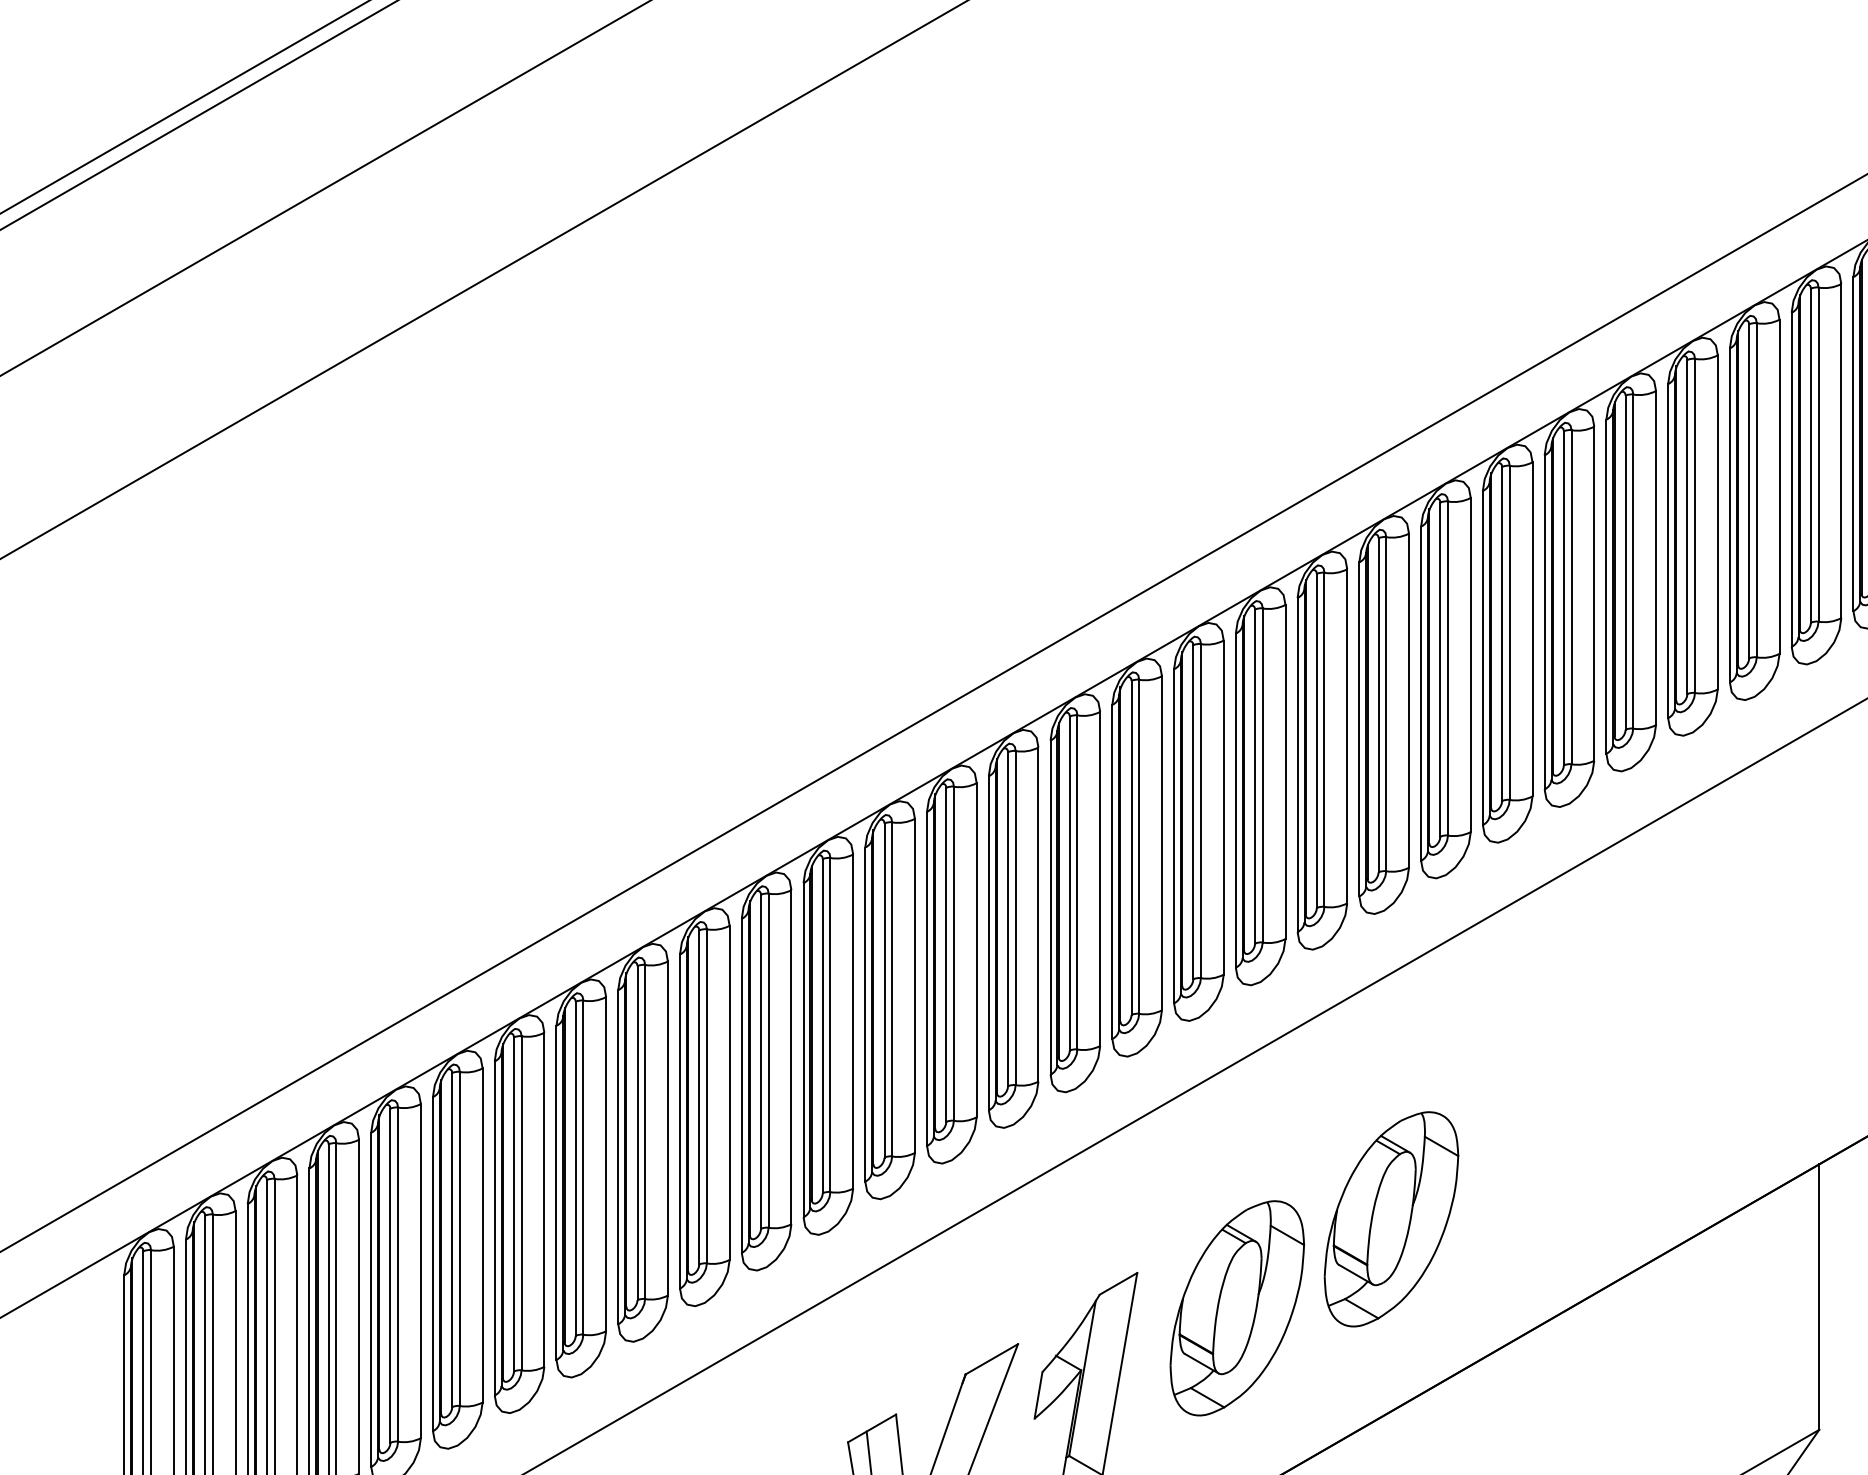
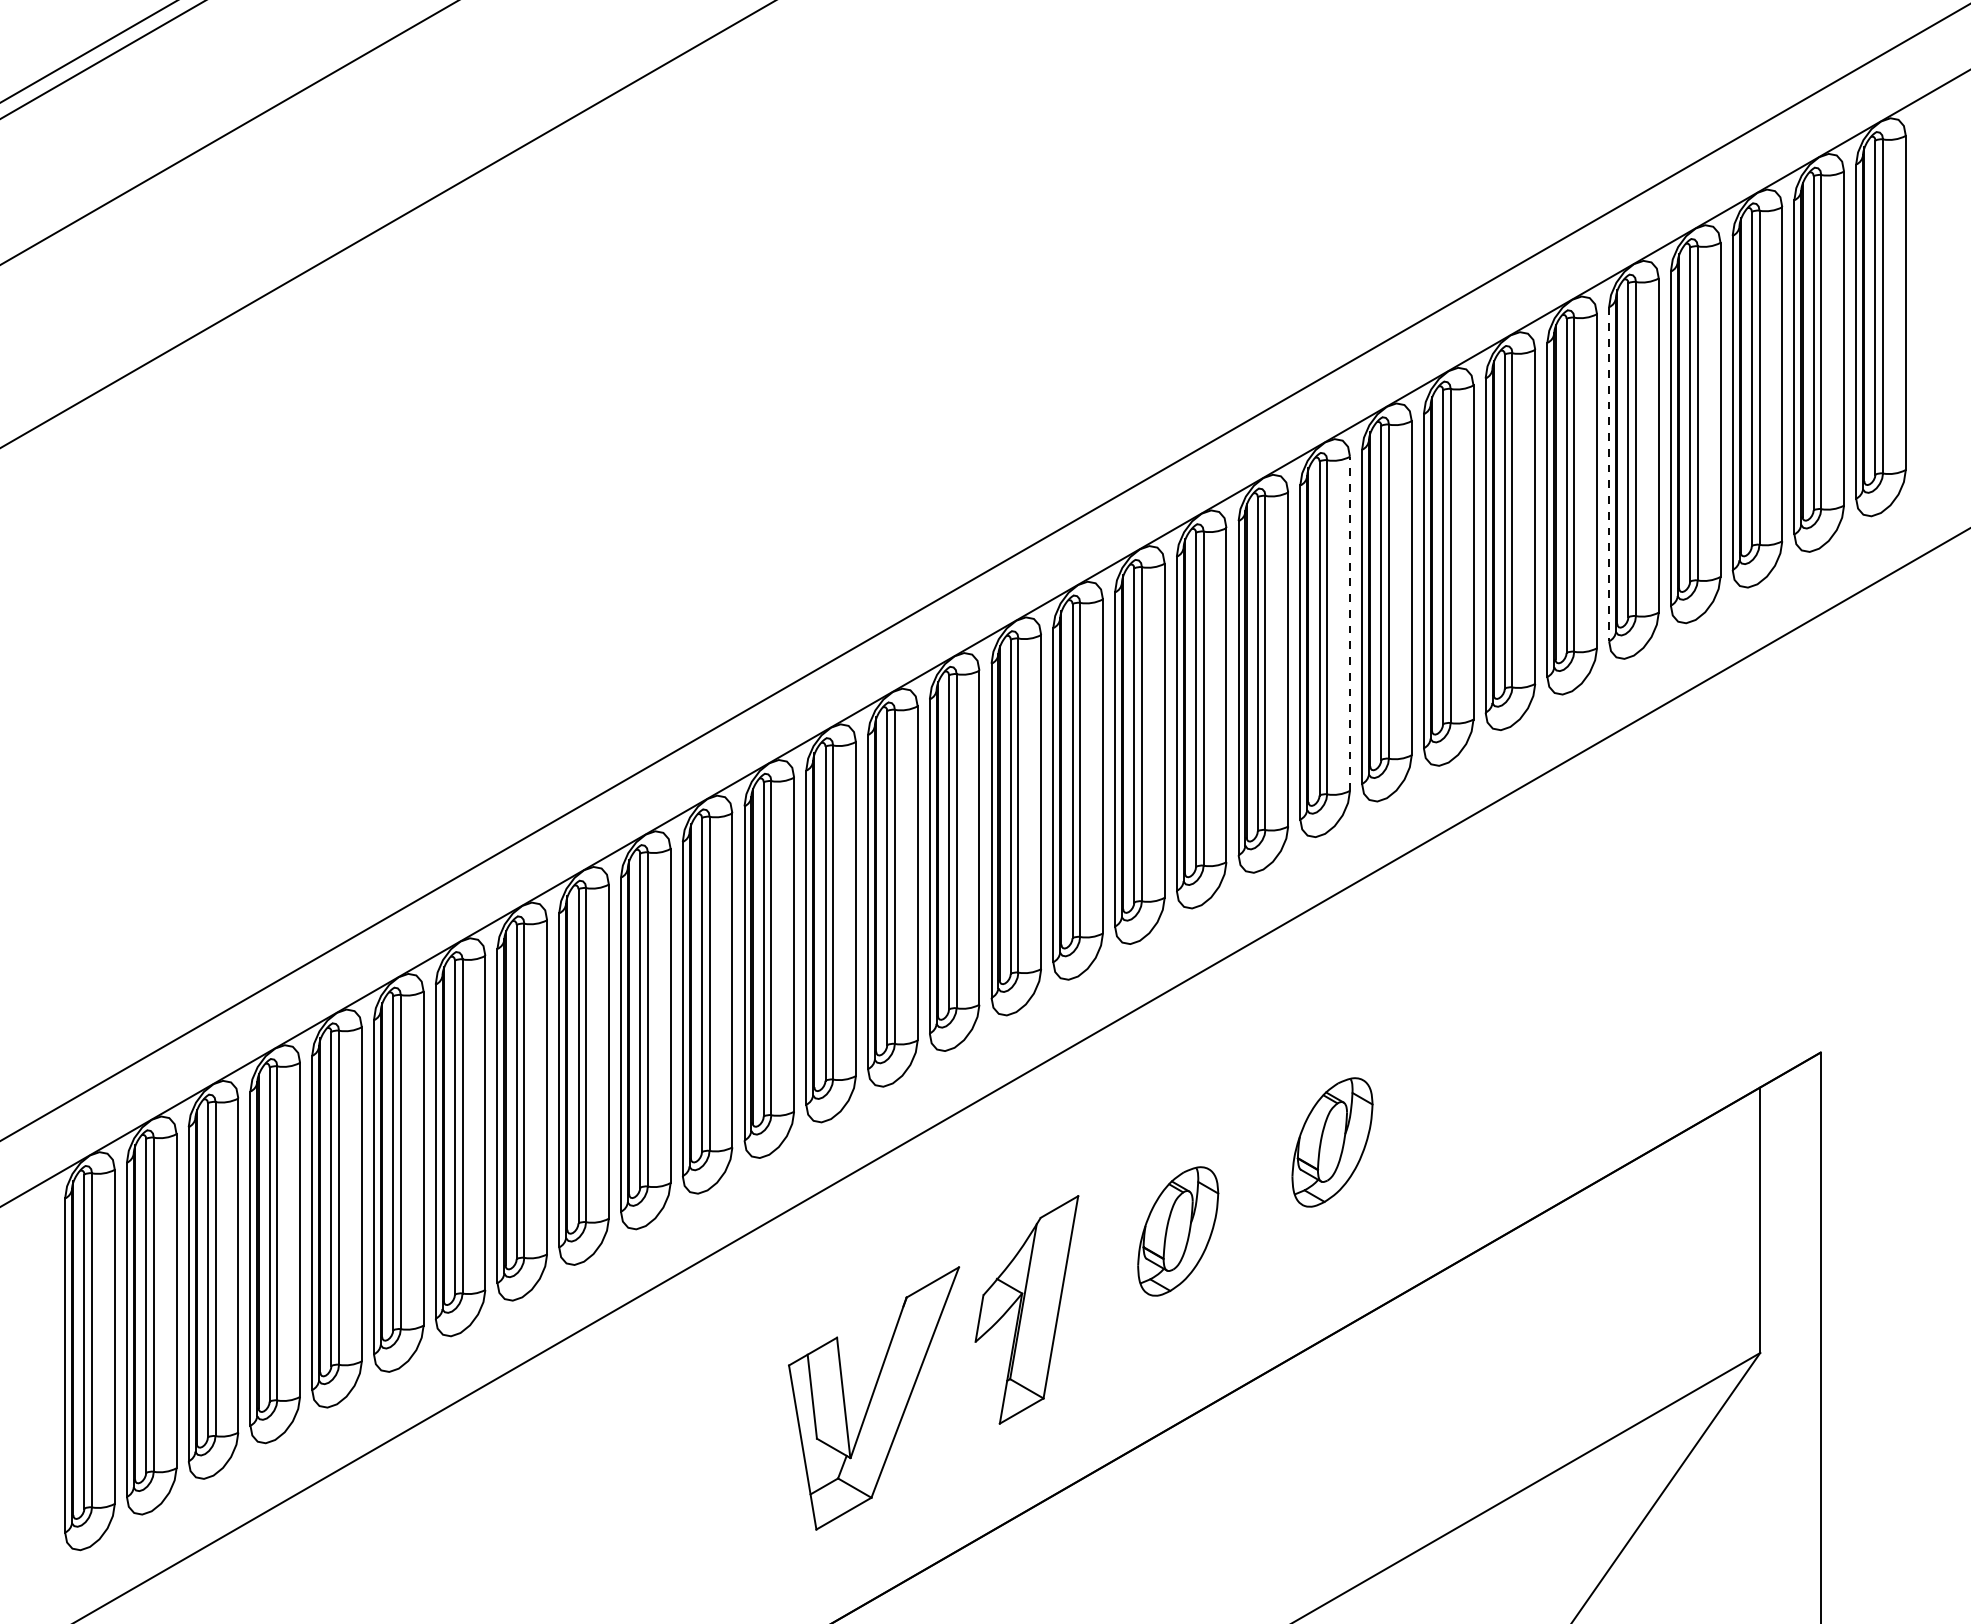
line: (1668, 551) -> (1609, 474), solid -> dashed
line: (1409, 700) -> (1350, 623), solid -> dashed
part: (1391, 1219) -> (1332, 1142), size x0.6
part: (1236, 1308) -> (1177, 1231), size x0.6

